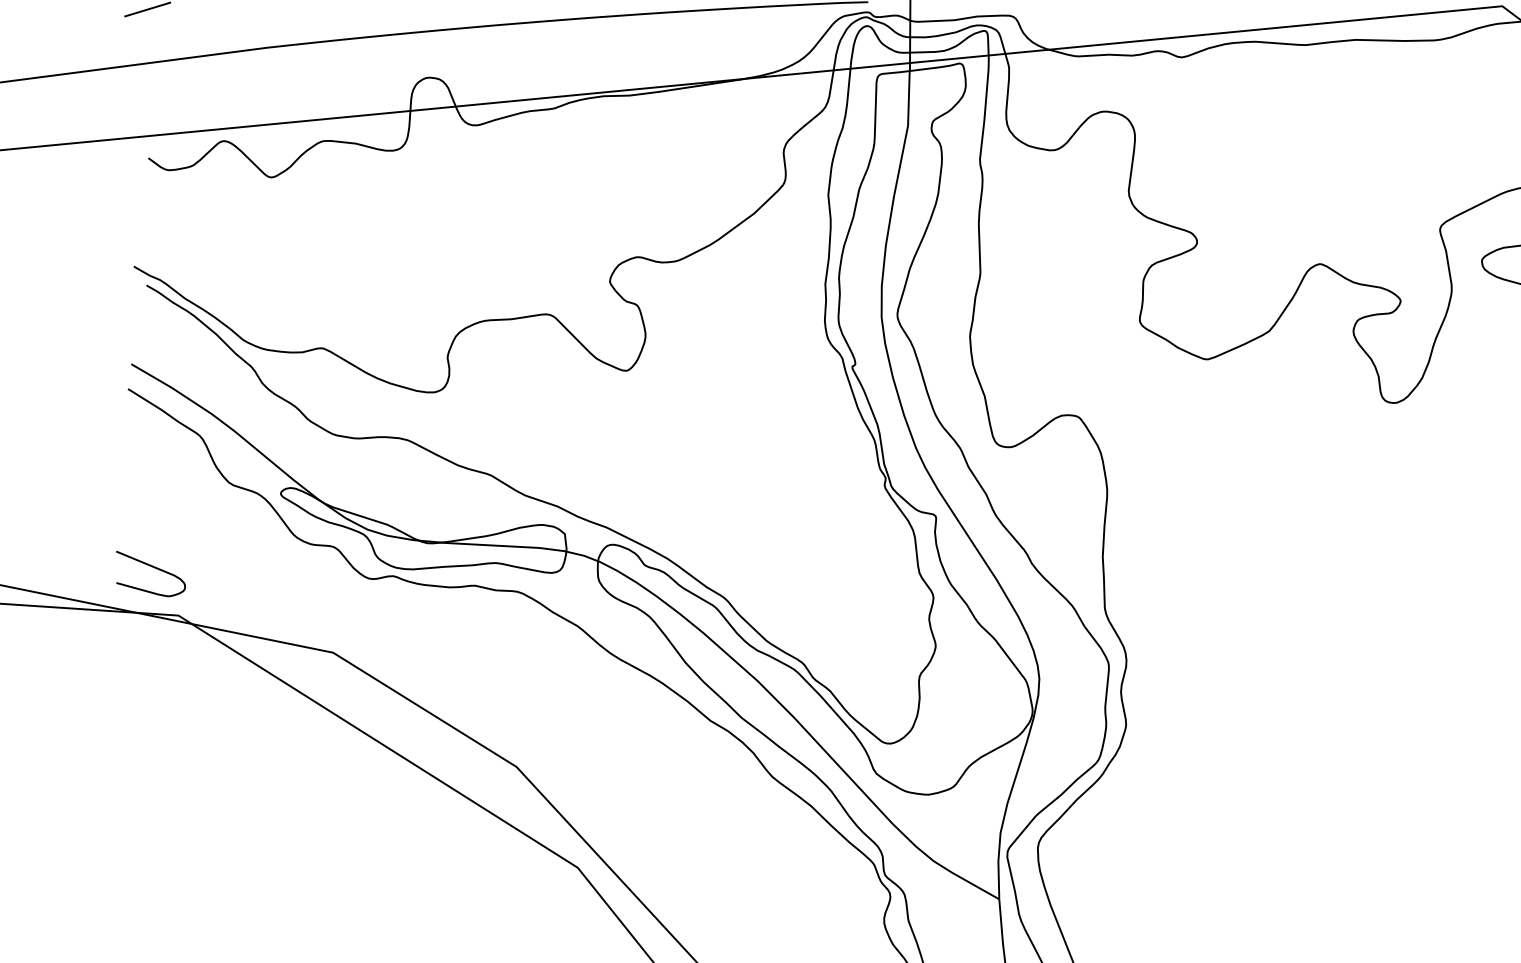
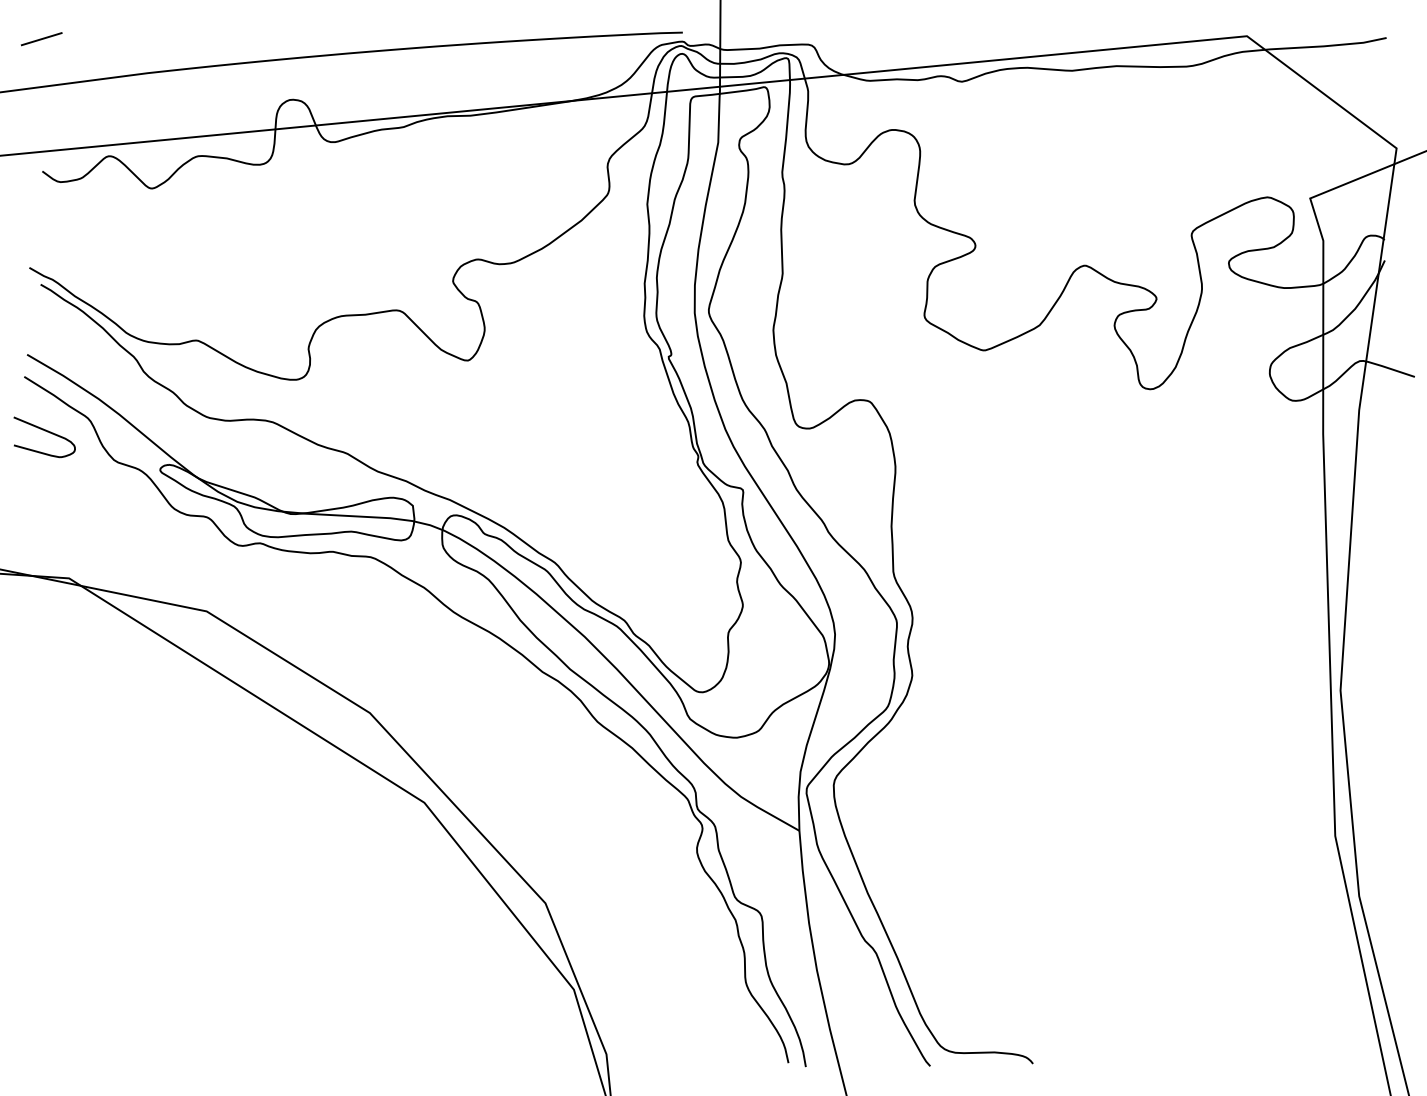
curve: (154, 568) -> (47, 432), moved

